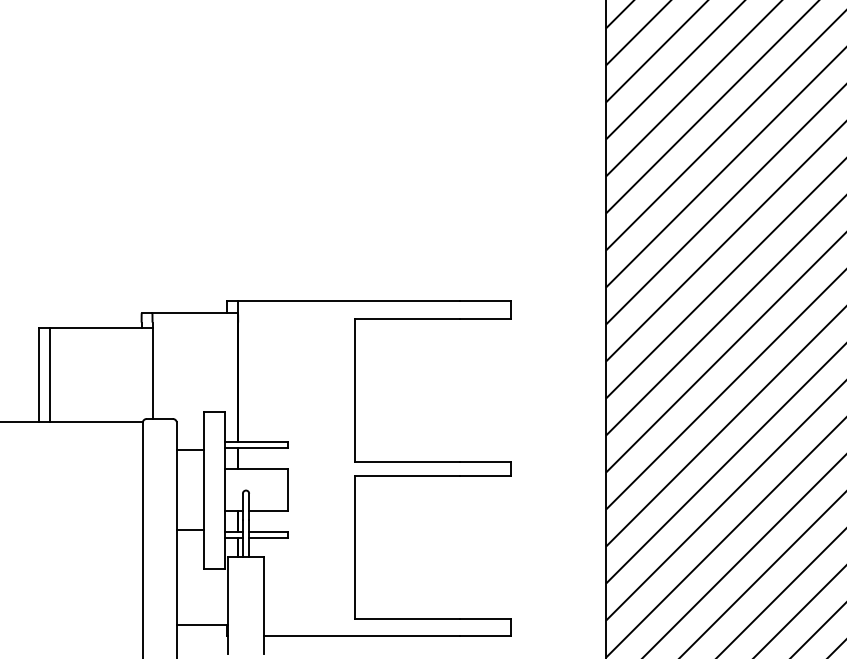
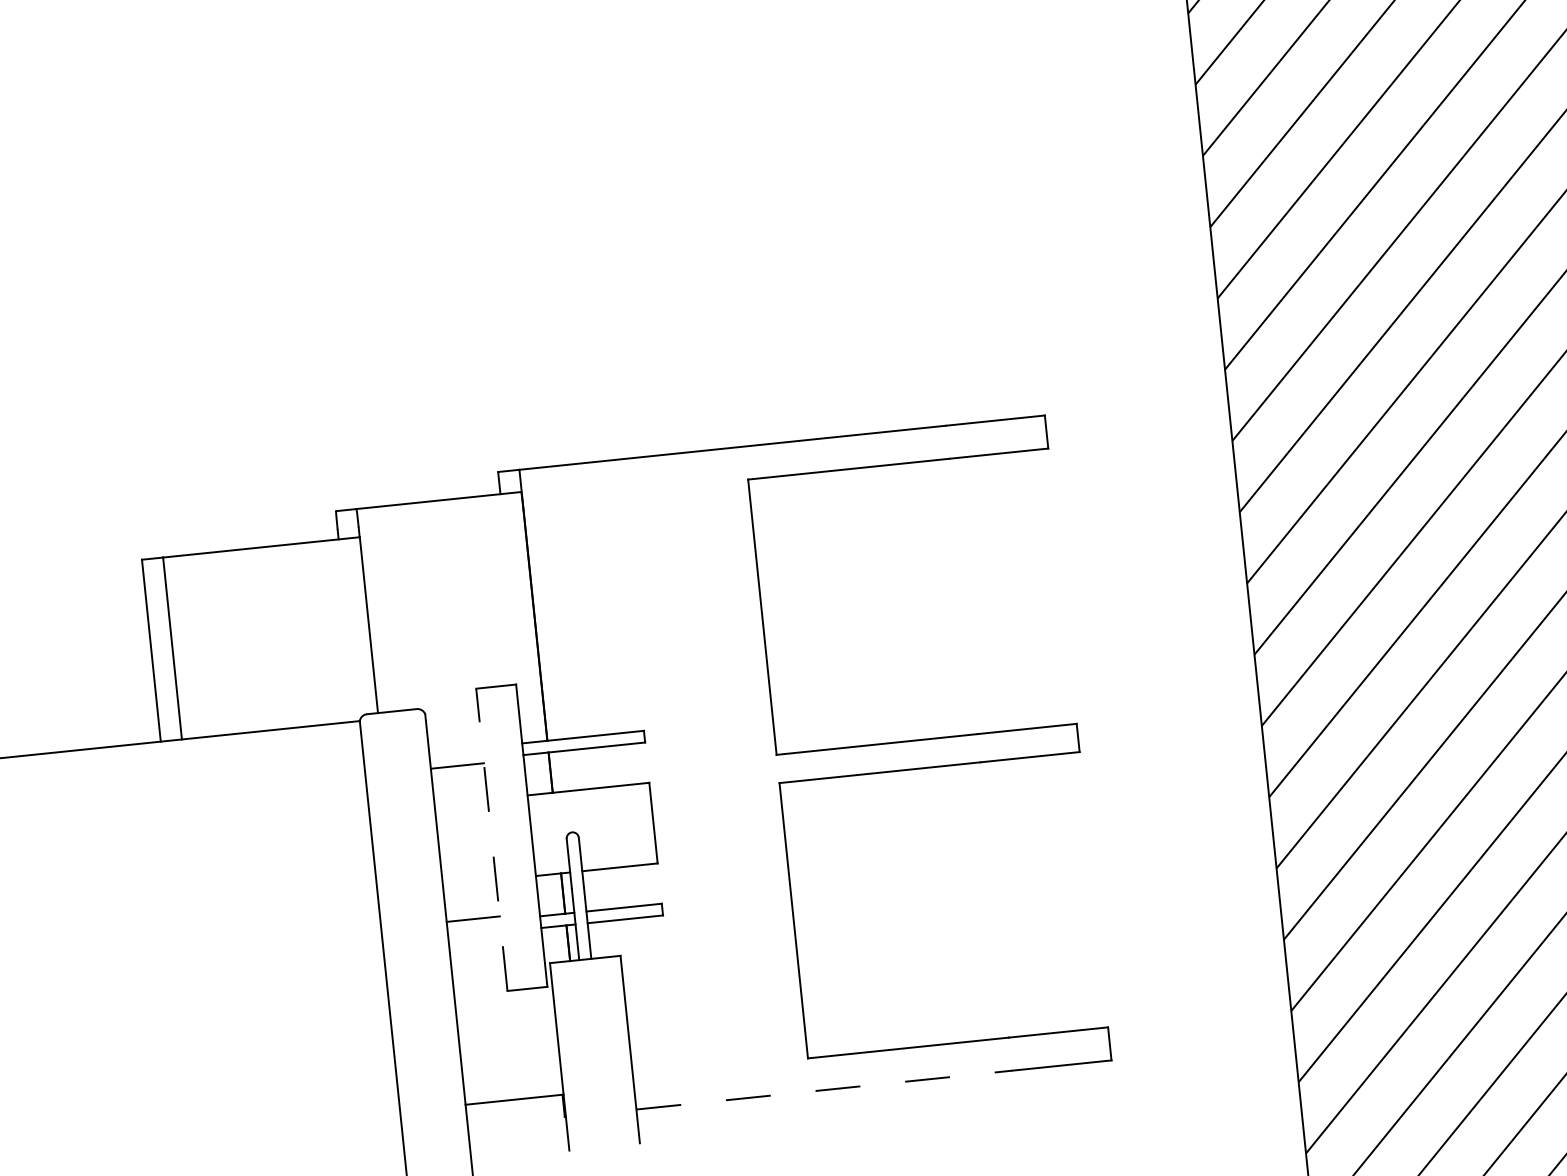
line: (204, 490) -> (492, 840), solid -> dashed
line: (362, 636) -> (825, 1090), solid -> dashed

